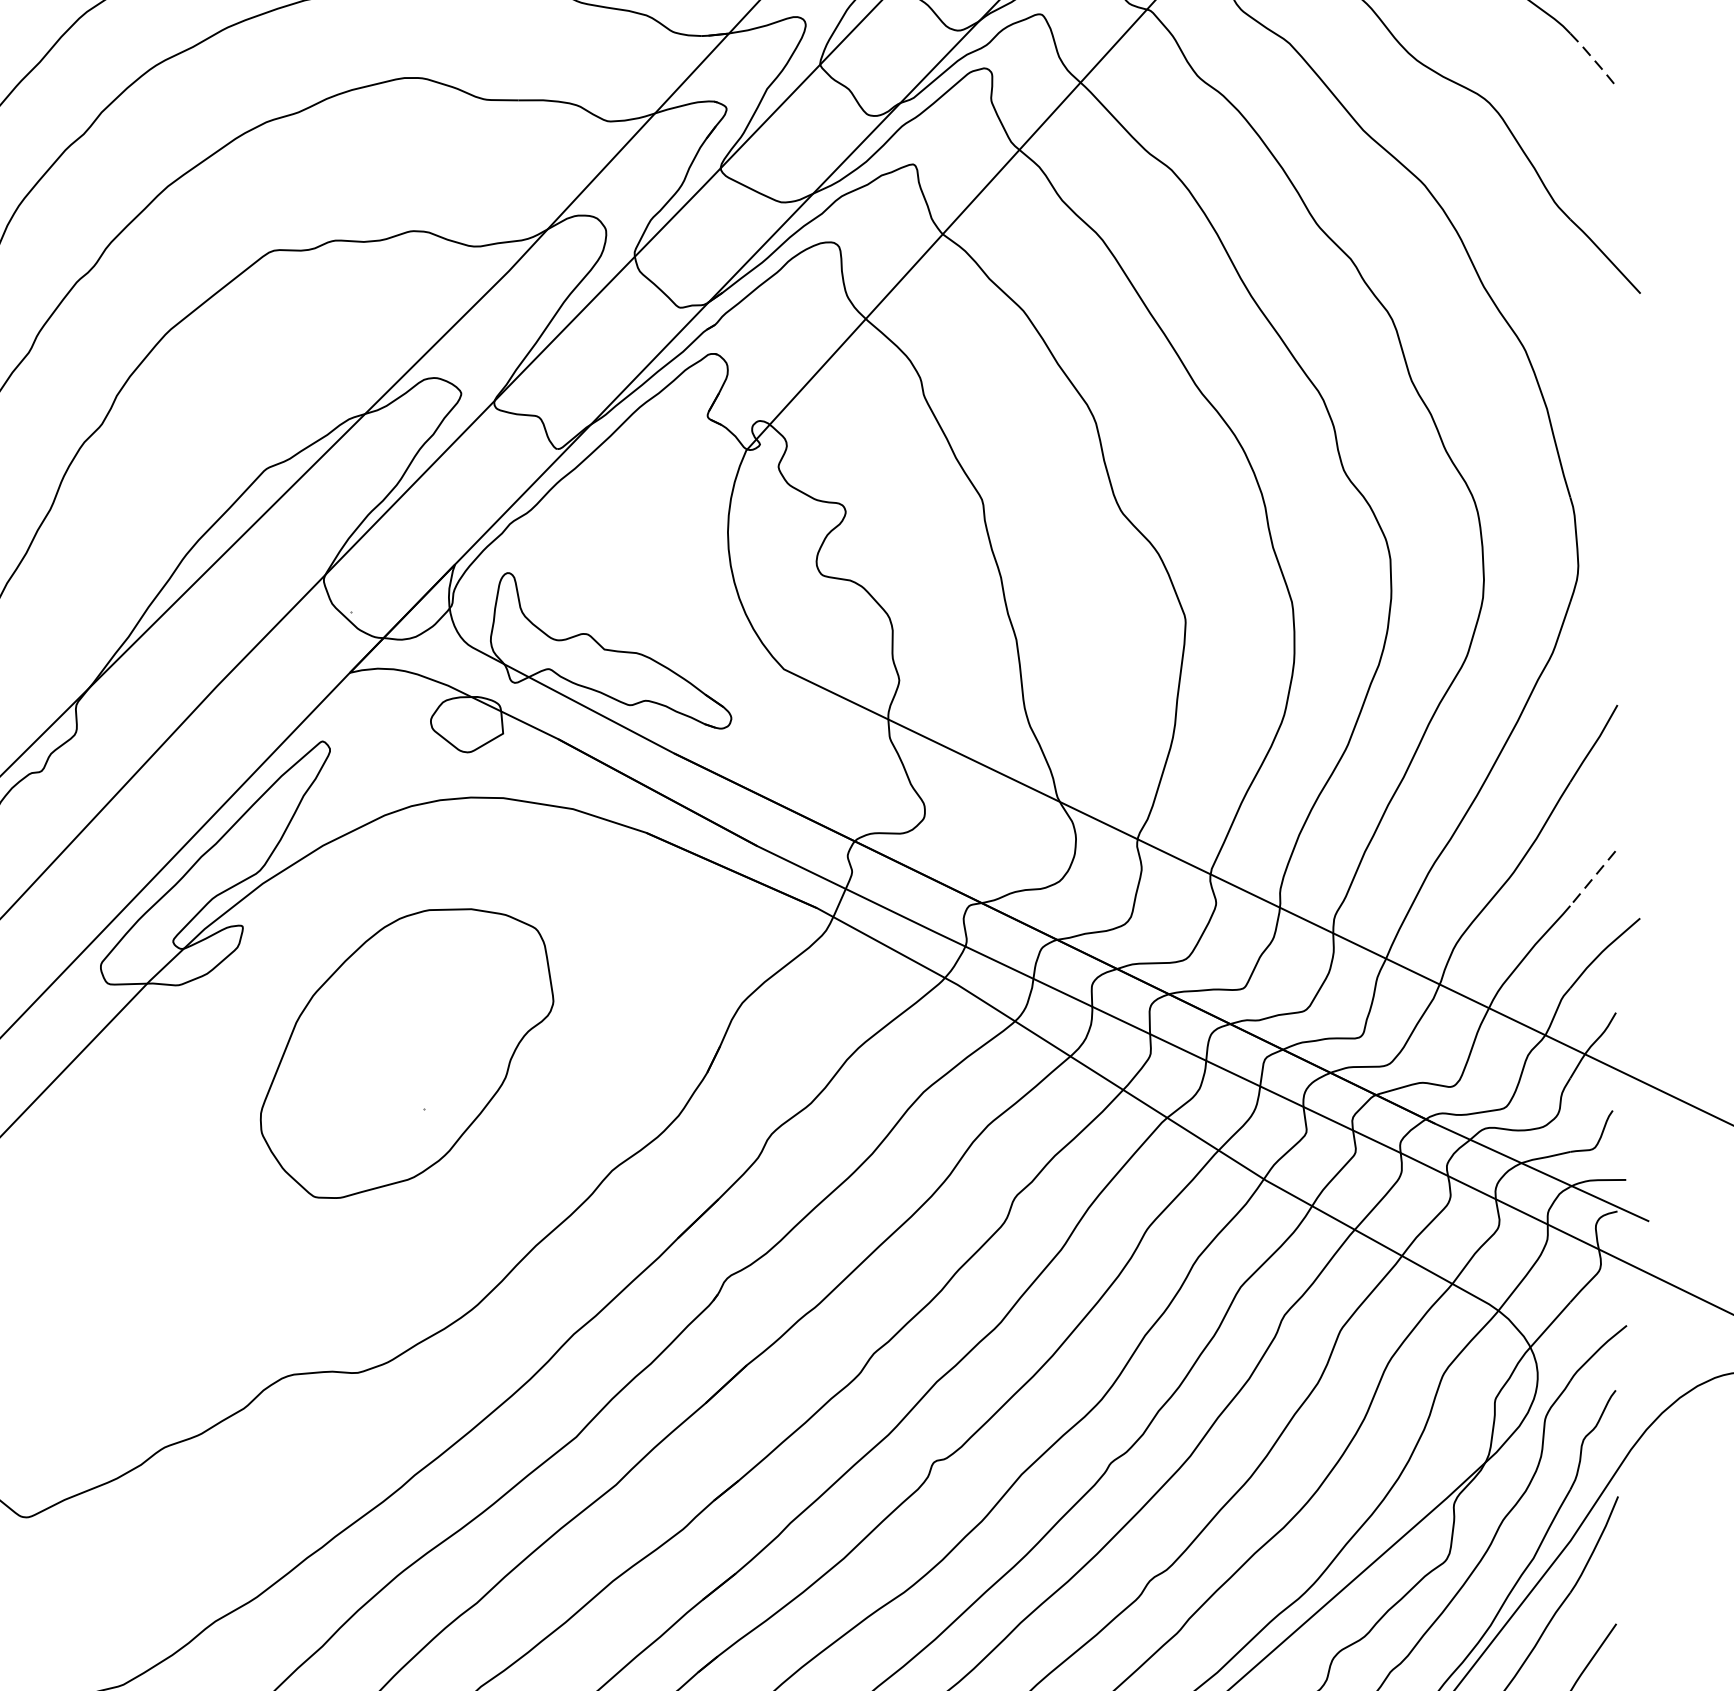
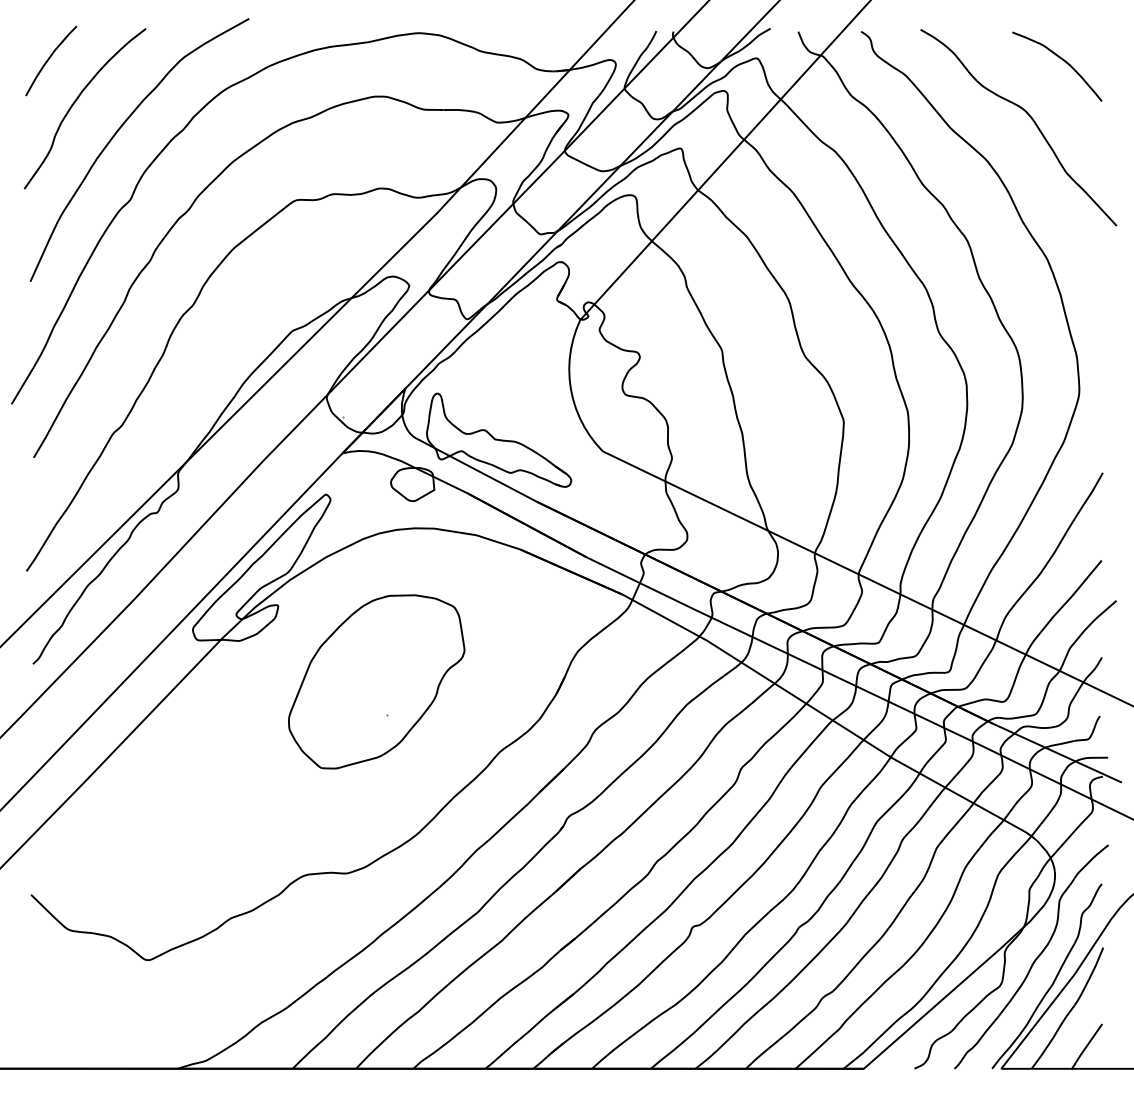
line: (1593, 59) -> (1088, 85), dashed -> solid
line: (1591, 879) -> (1087, 577), dashed -> solid

